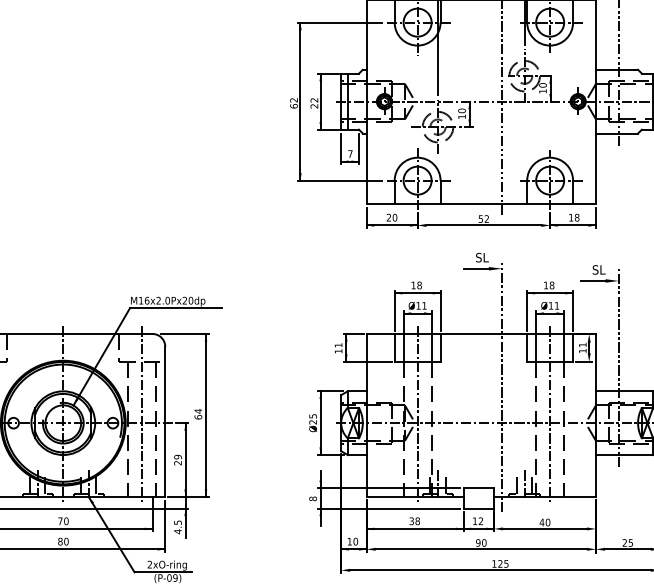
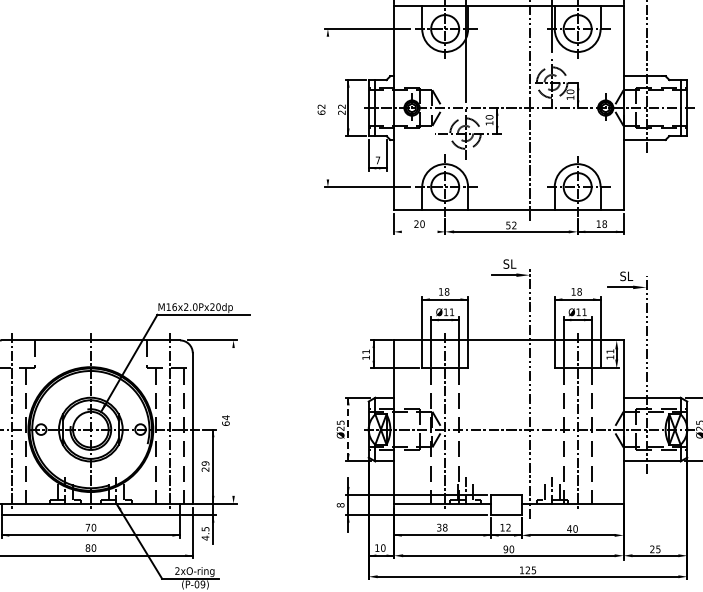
line: (299, 102) -> (327, 108), removed
line: (391, 225) -> (419, 231), removed
line: (205, 415) -> (233, 421), removed
line: (320, 423) -> (348, 429), solid -> dashed

